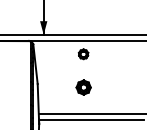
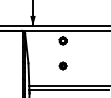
part: (82, 86) -> (62, 65), size x0.62

